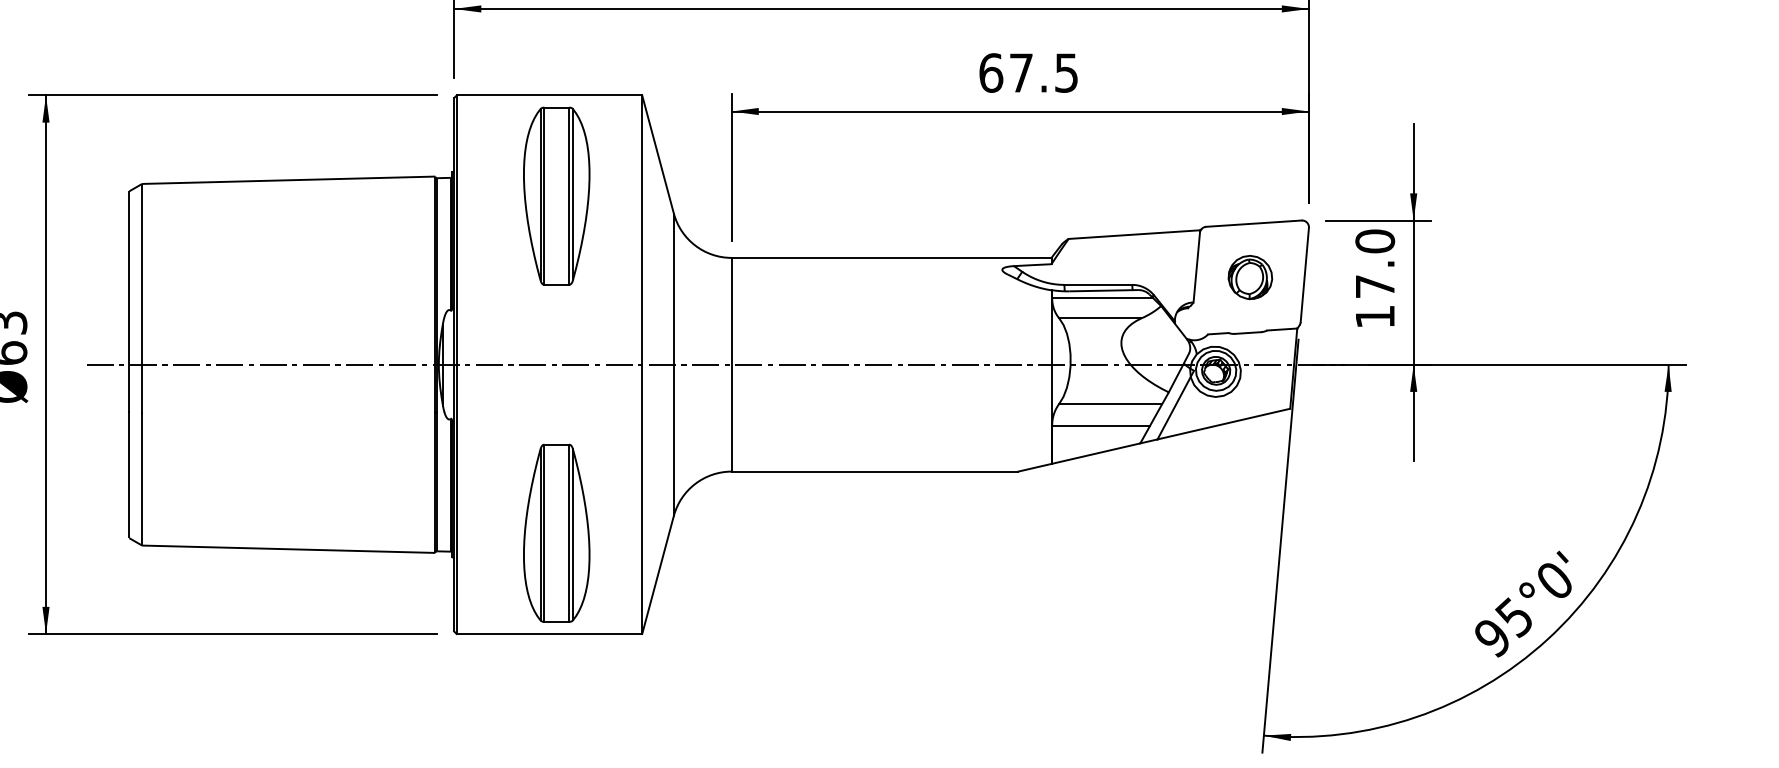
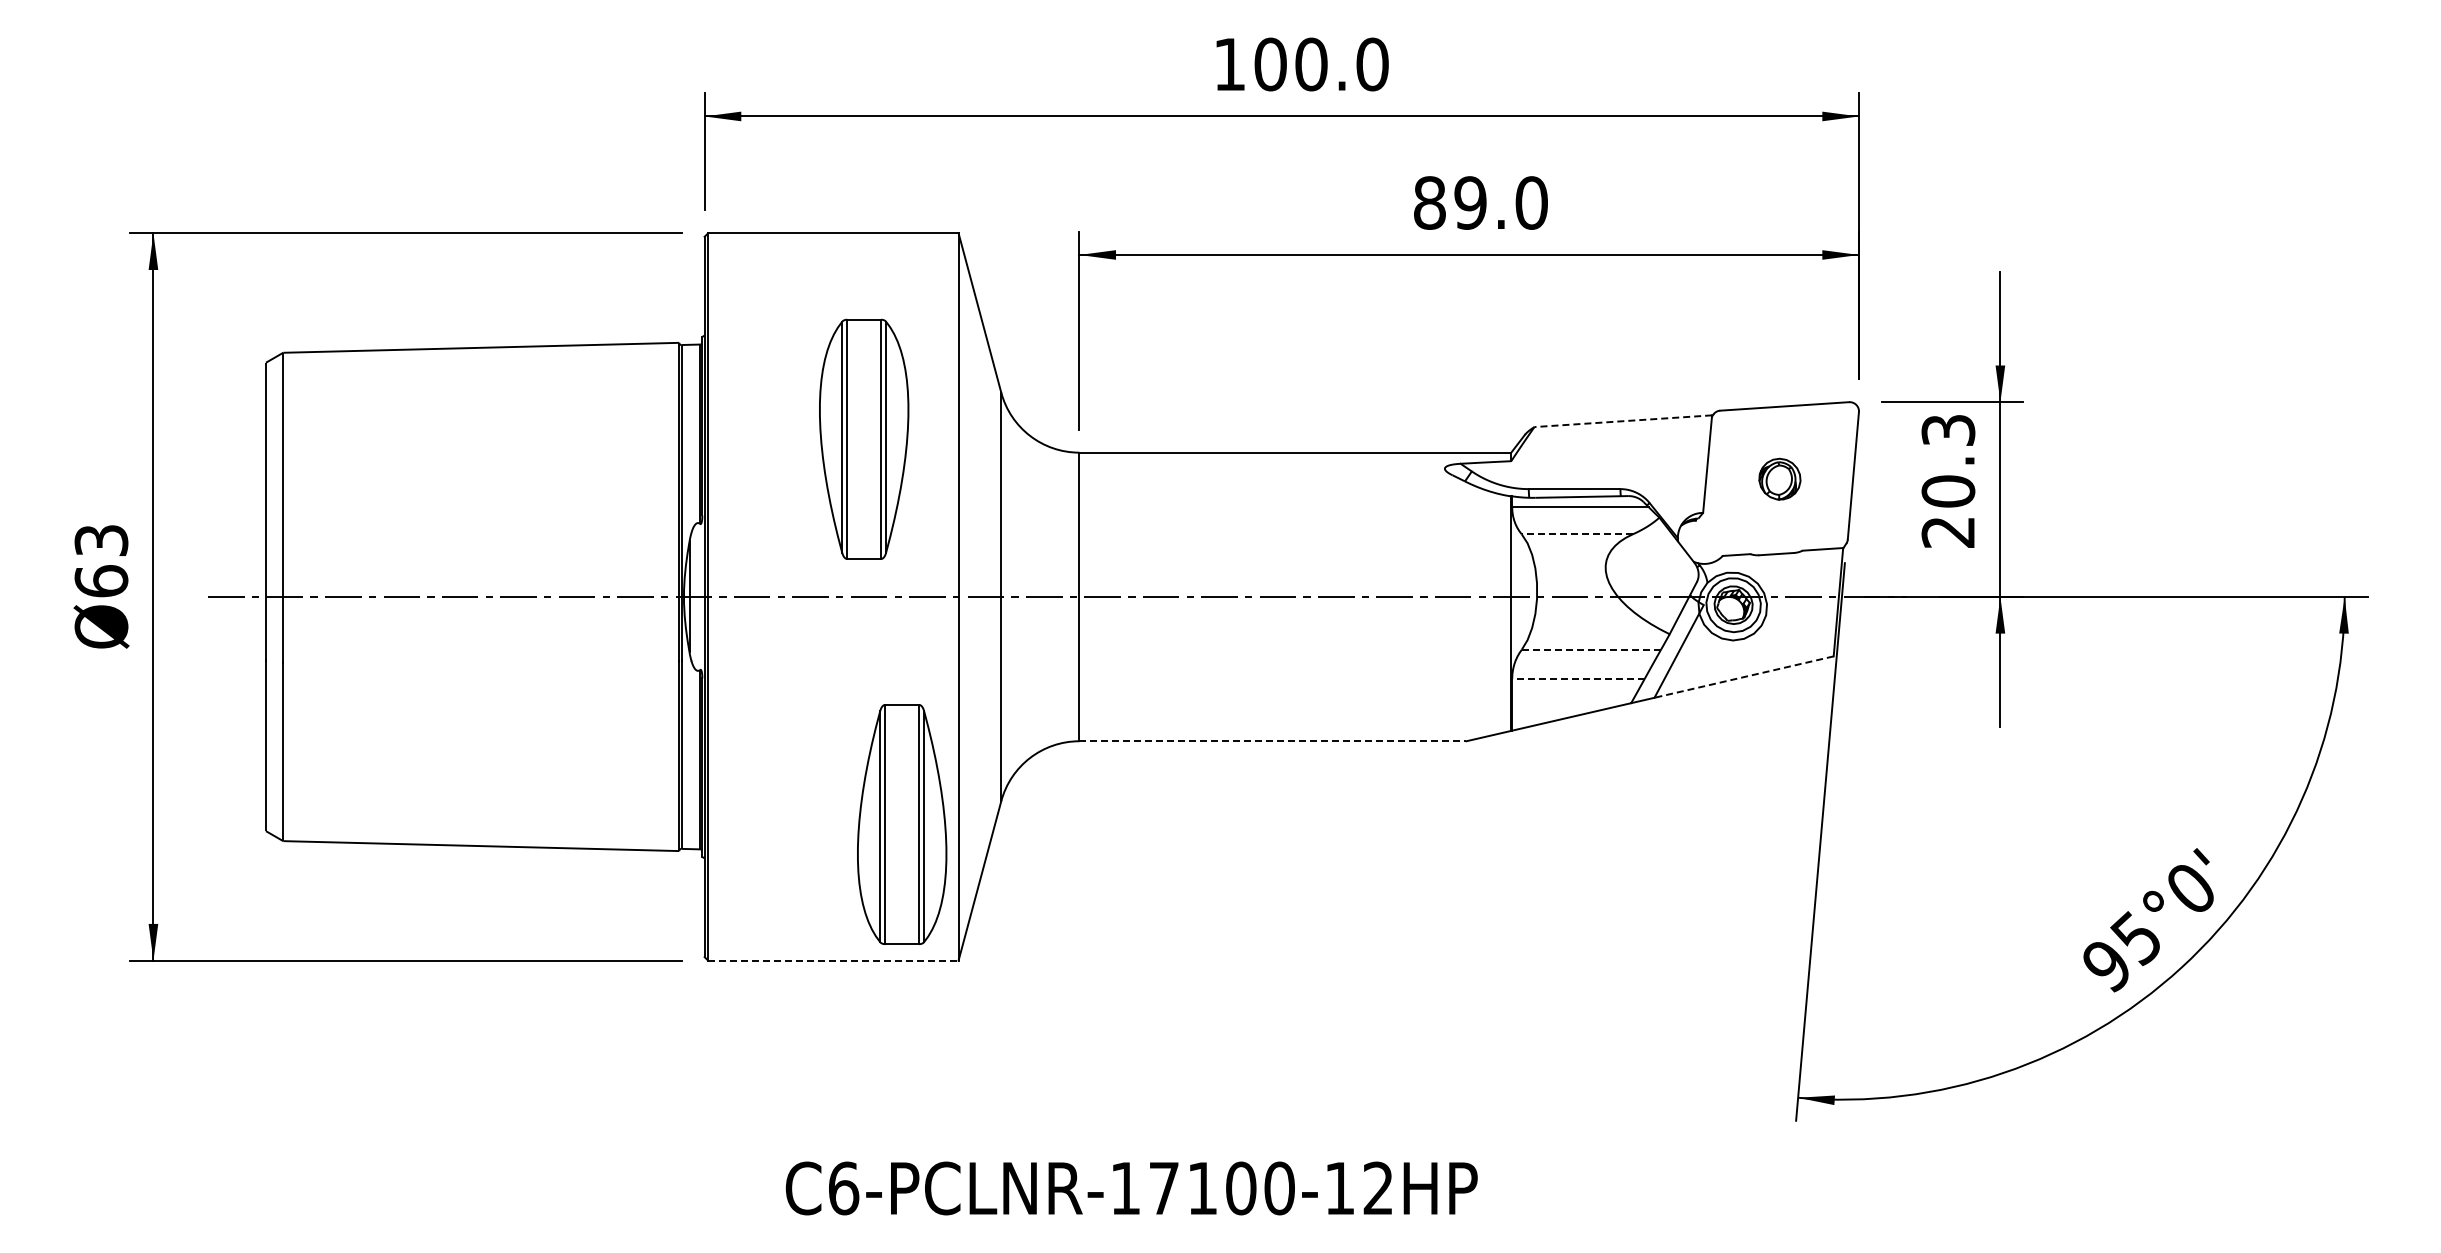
text: (1028, 72) -> (1480, 202), 67.5 -> 89.0
part: (557, 195) -> (864, 438), moved
line: (1133, 234) -> (1622, 421), solid -> dashed
part: (1250, 277) -> (1779, 479), size x0.7
text: (1375, 278) -> (1948, 480), 17.0 -> 20.3
line: (1099, 318) -> (1576, 534), solid -> dashed
line: (1110, 403) -> (1591, 649), solid -> dashed
line: (1224, 424) -> (1744, 677), solid -> dashed
line: (1100, 425) -> (1577, 679), solid -> dashed
line: (874, 471) -> (1272, 741), solid -> dashed
part: (557, 533) -> (902, 824), moved
line: (549, 633) -> (833, 960), solid -> dashed

